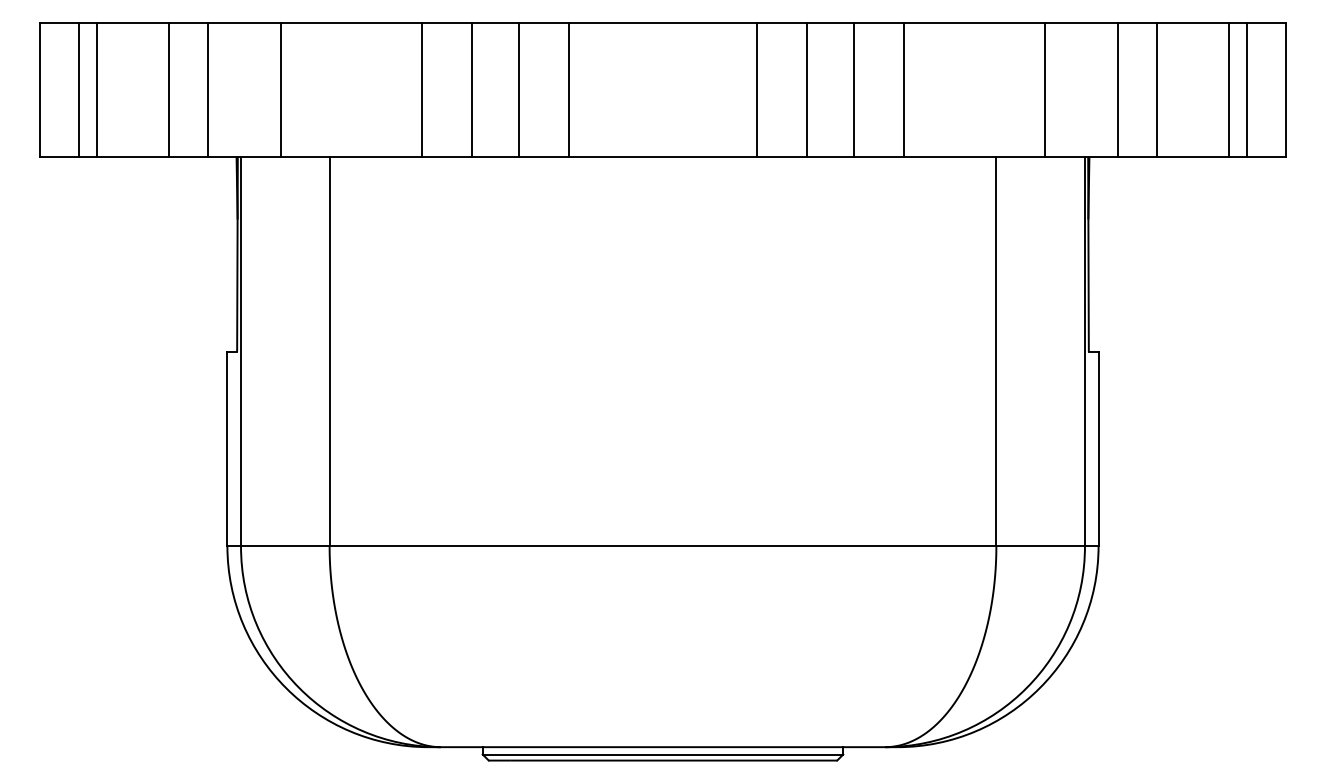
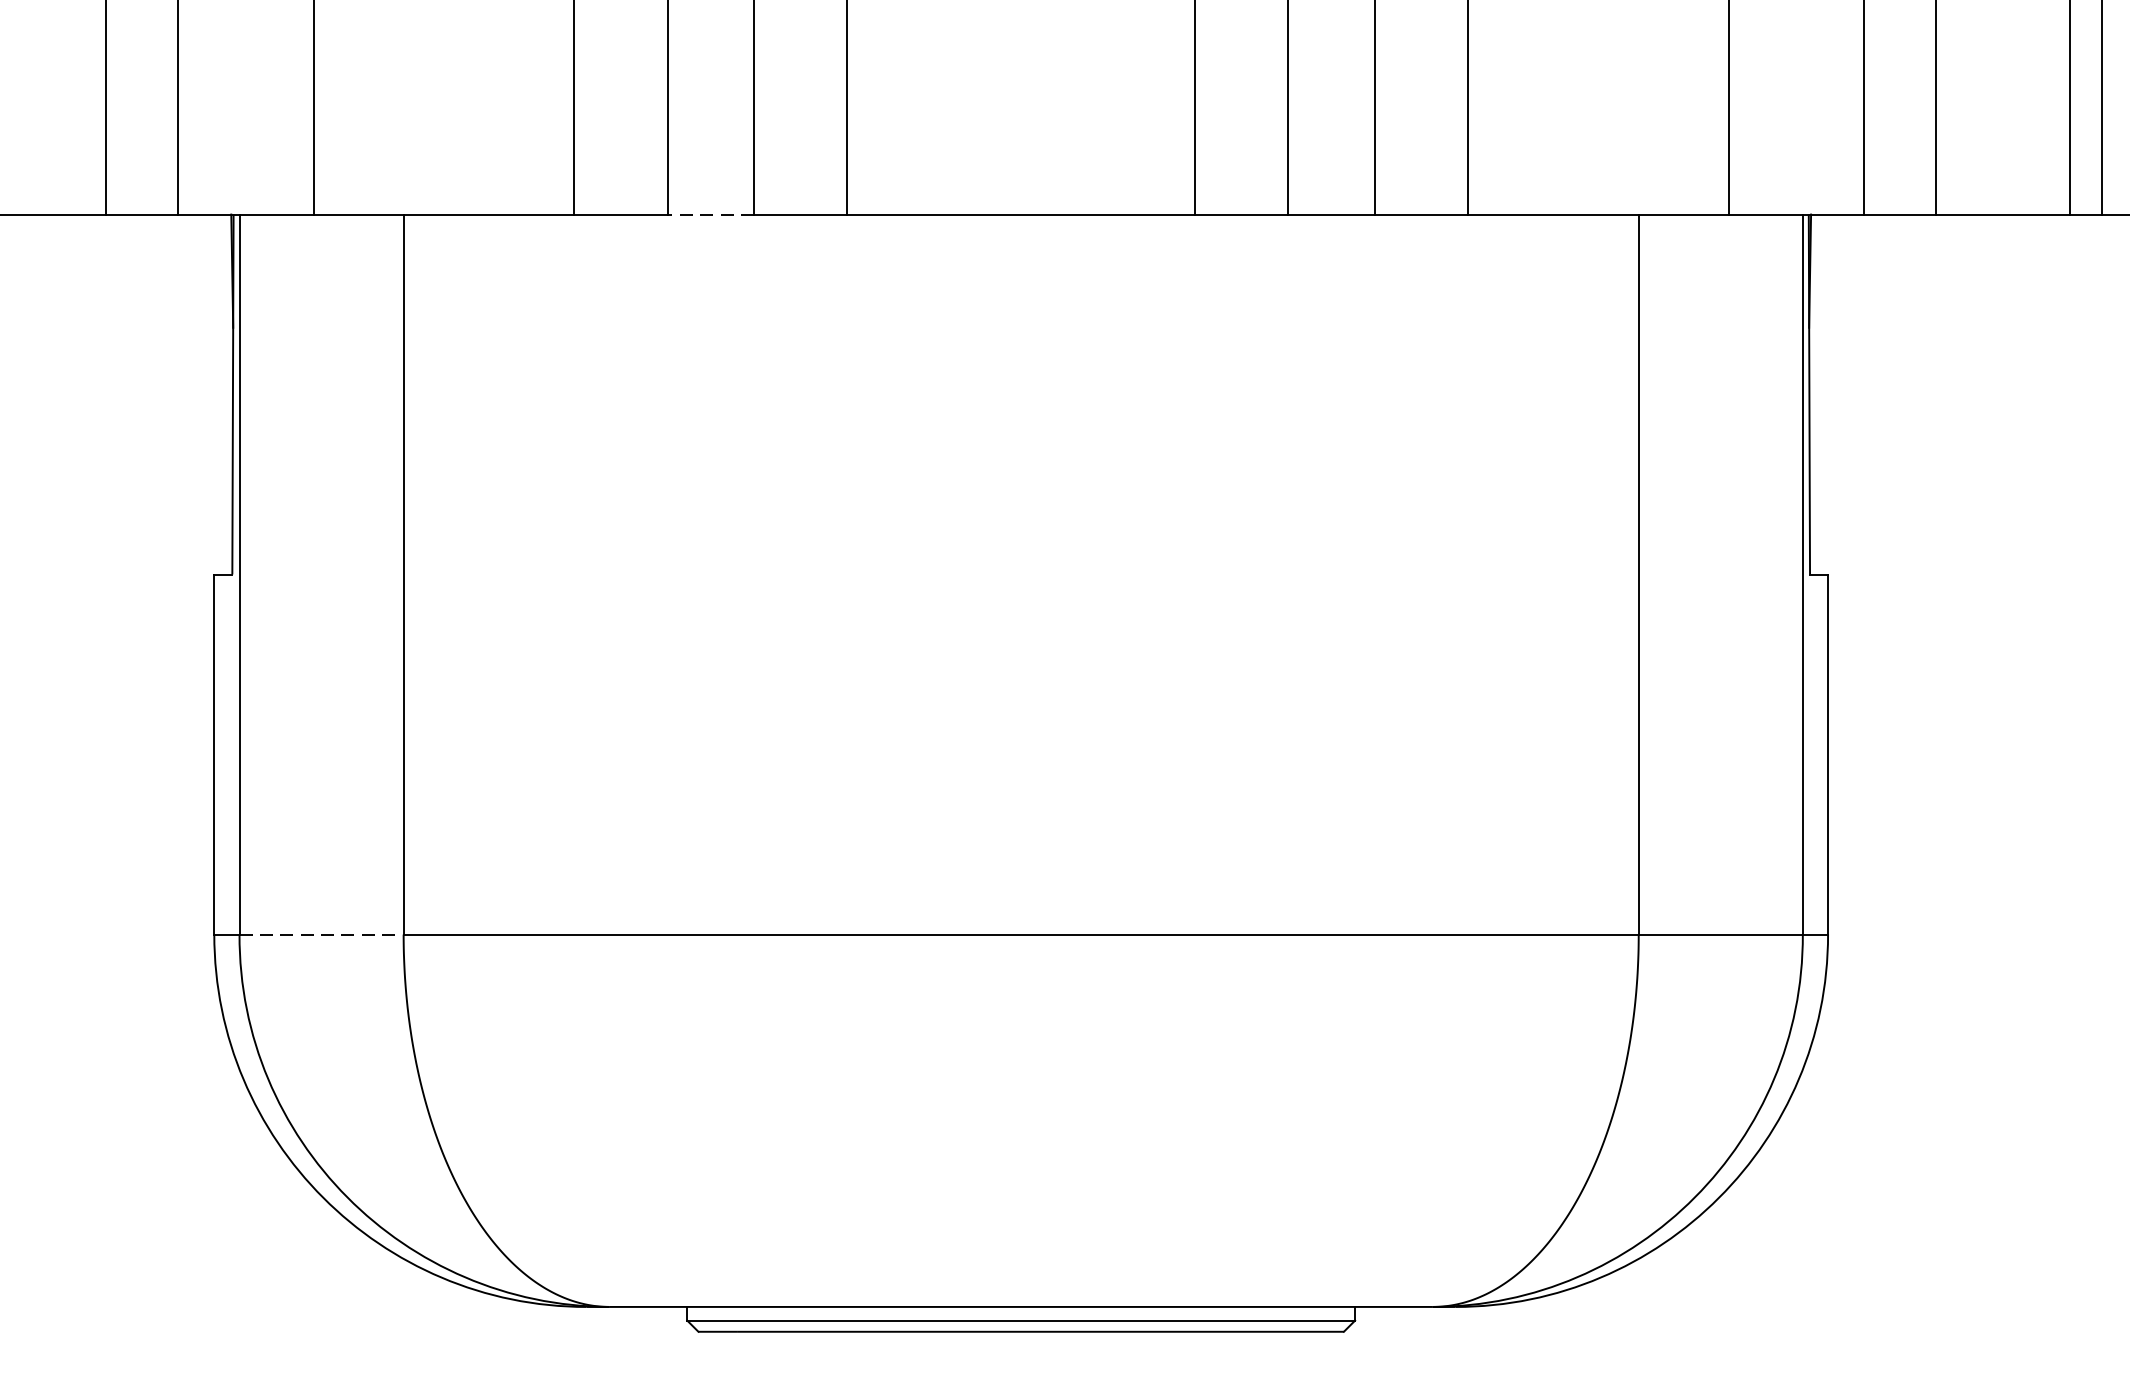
line: (494, 157) -> (709, 214), solid -> dashed
line: (285, 546) -> (321, 935), solid -> dashed

